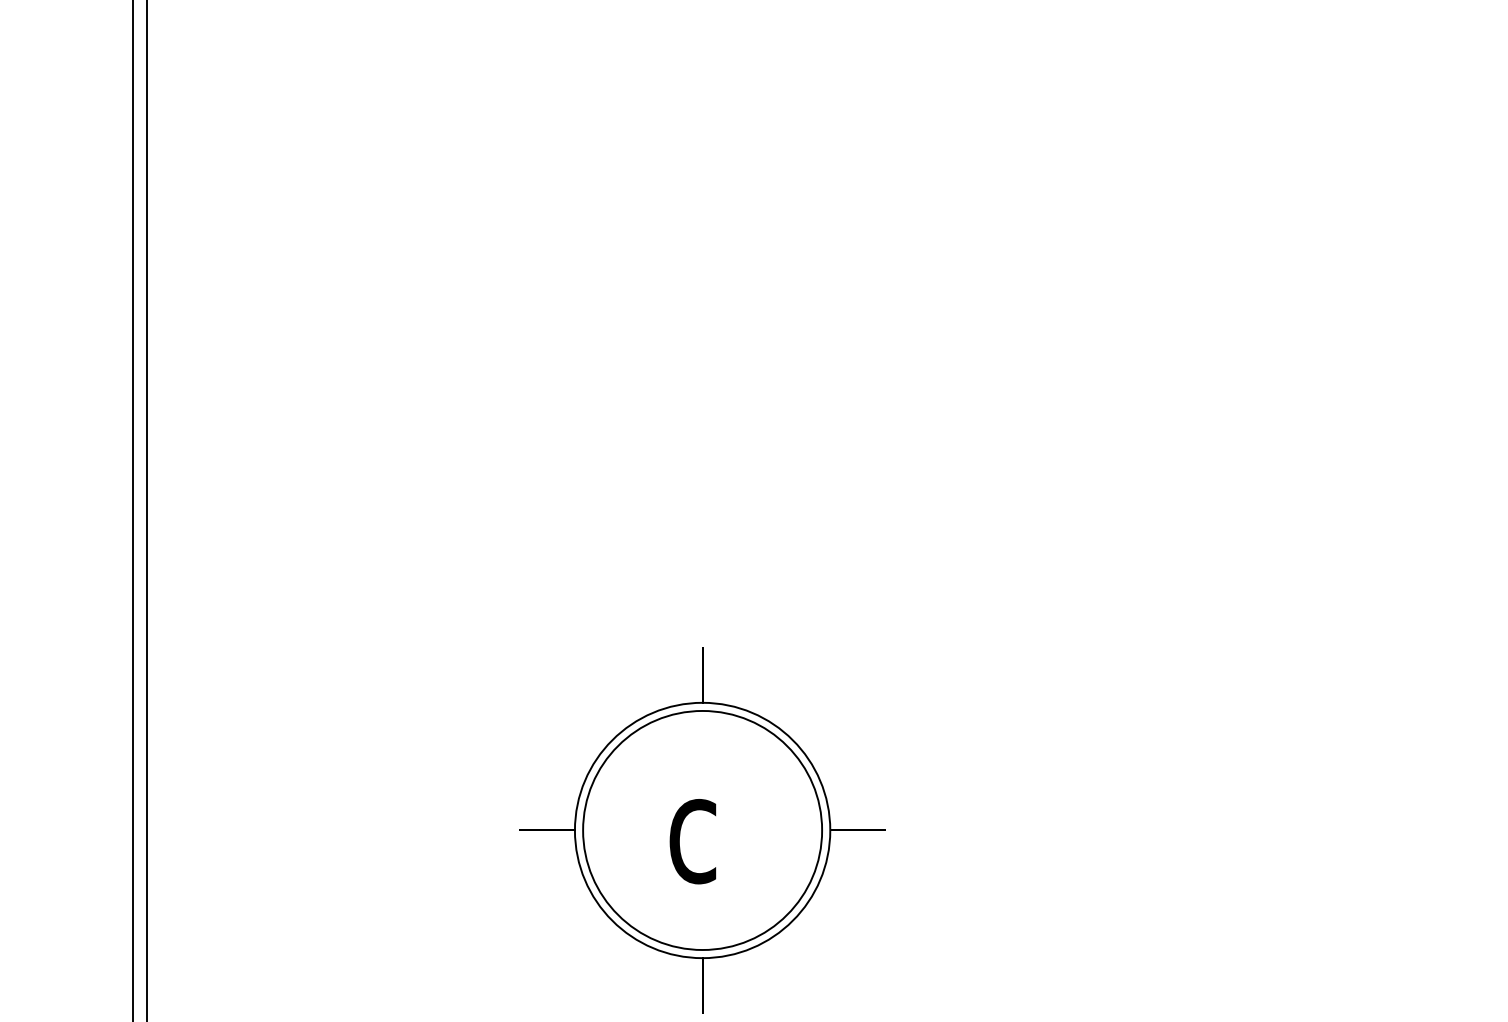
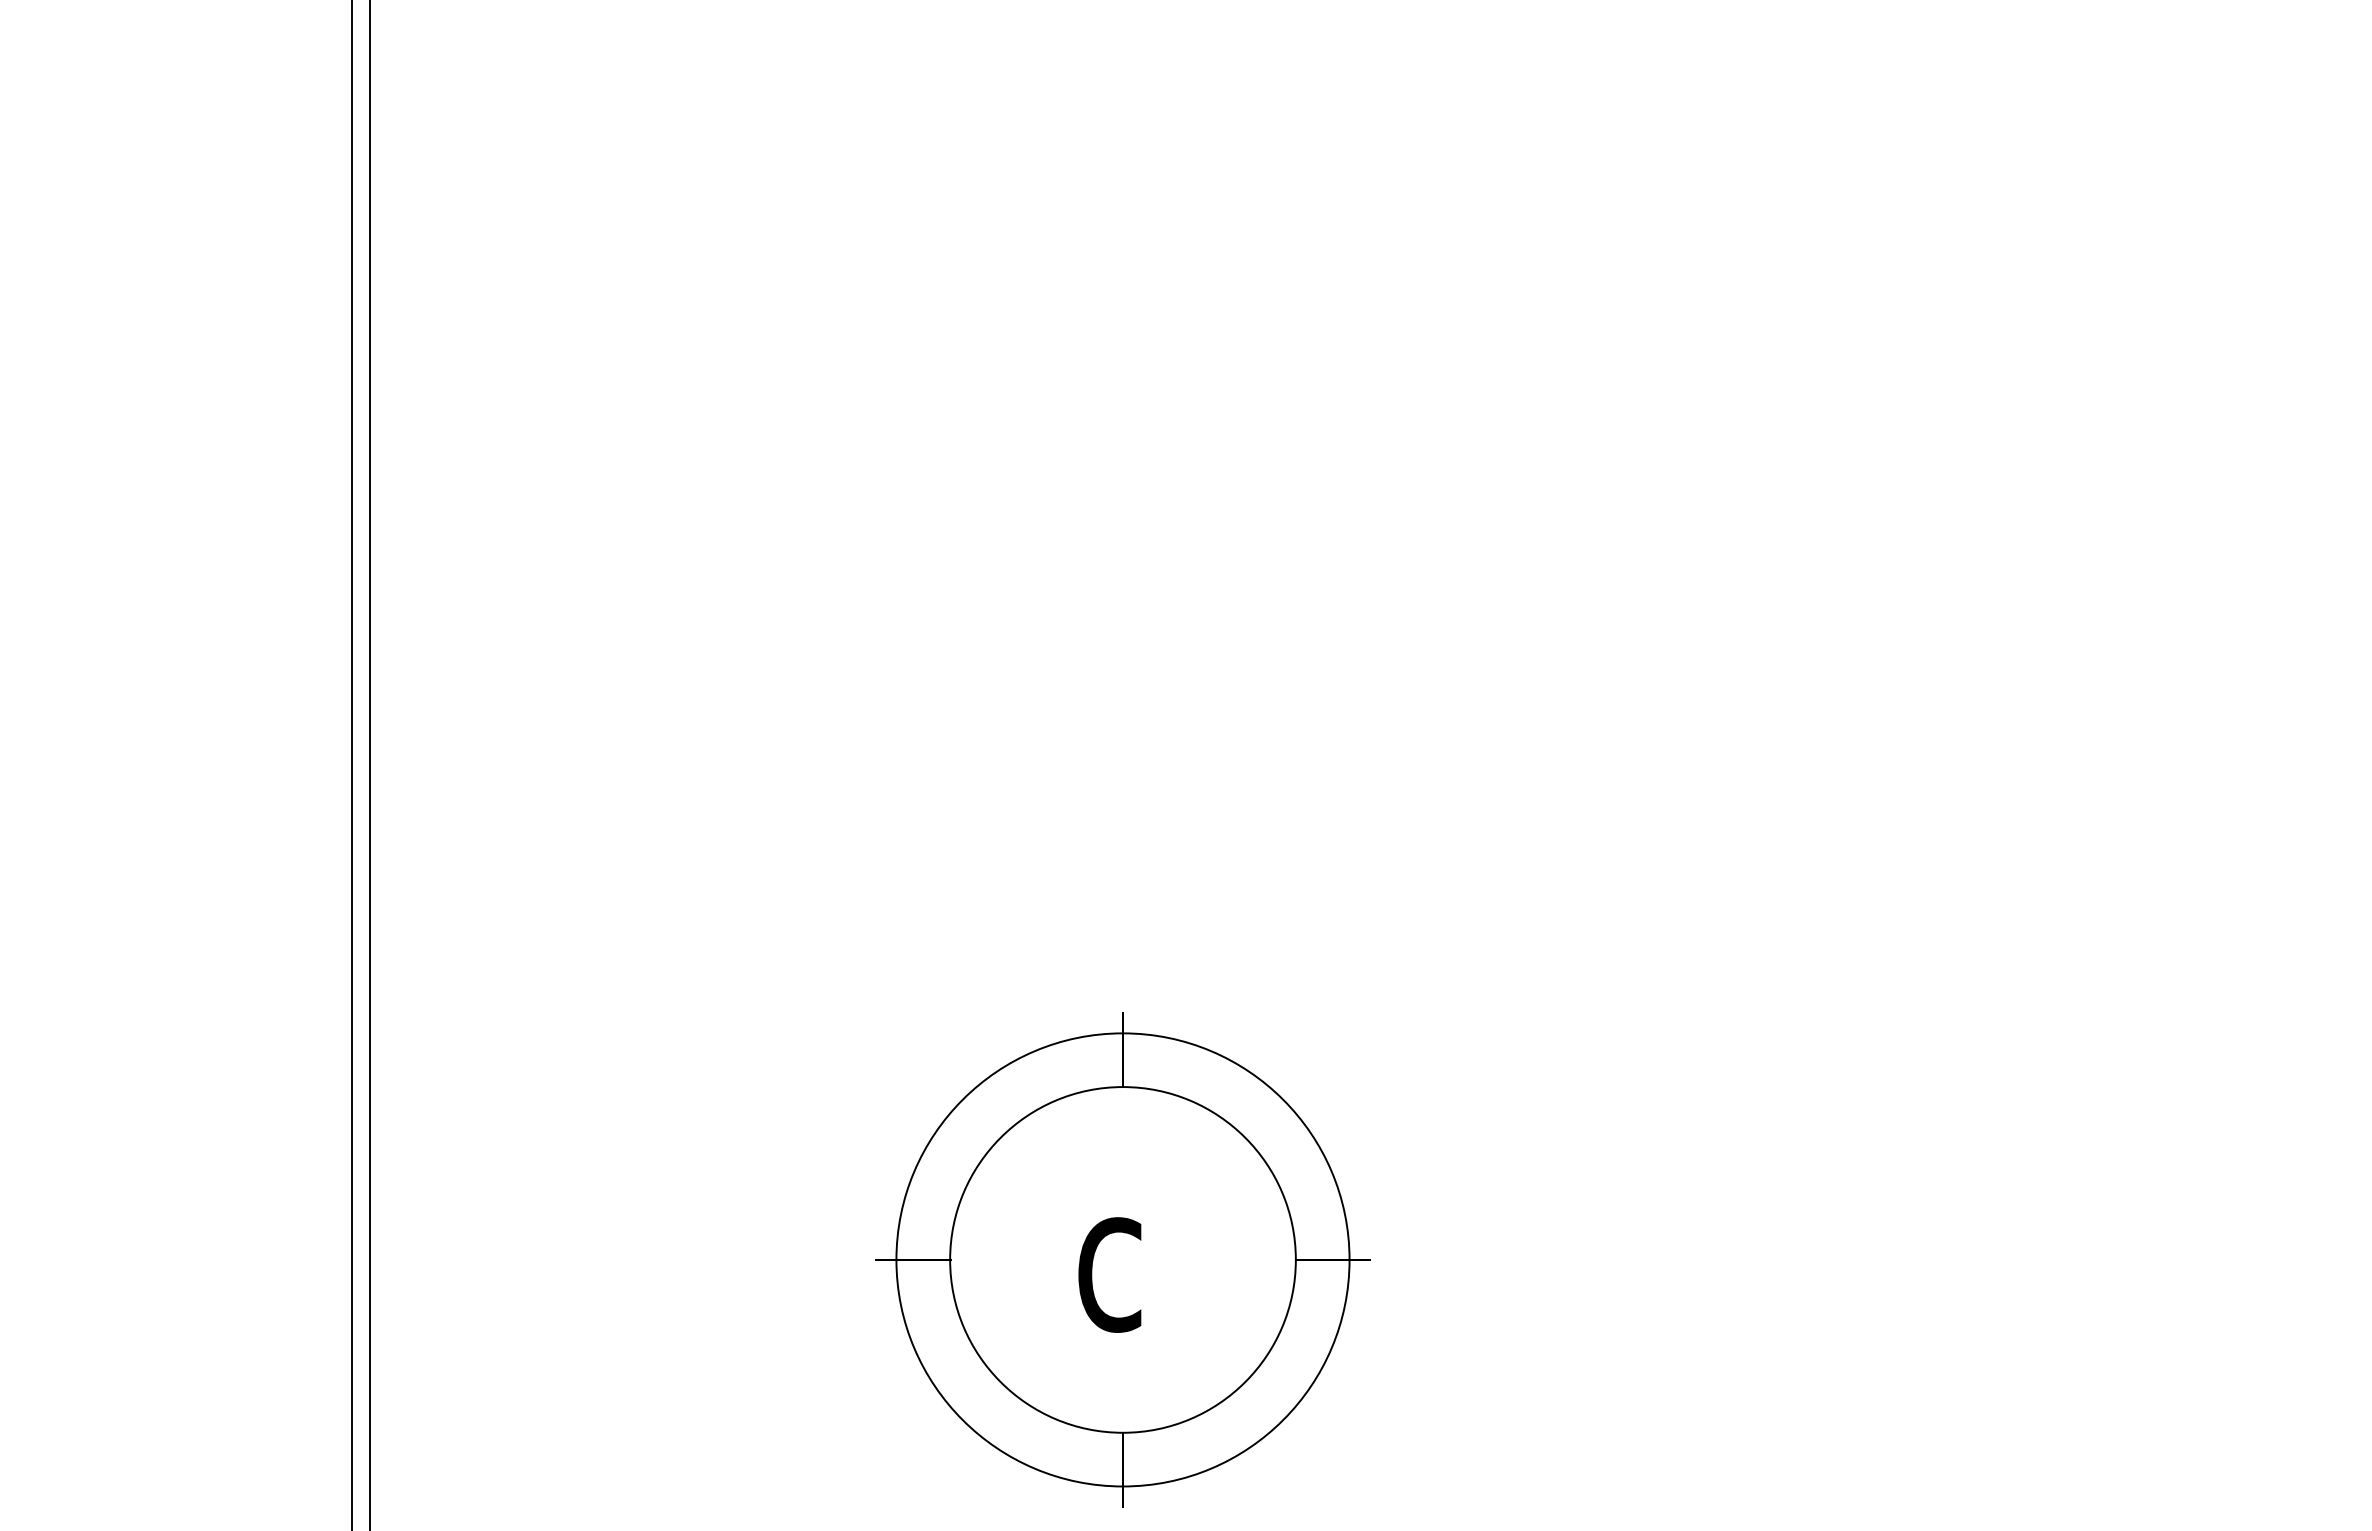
circle: (702, 830) -> (1122, 1259), size x1.4

